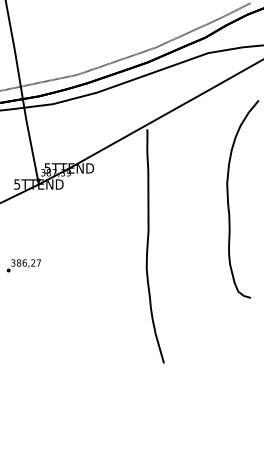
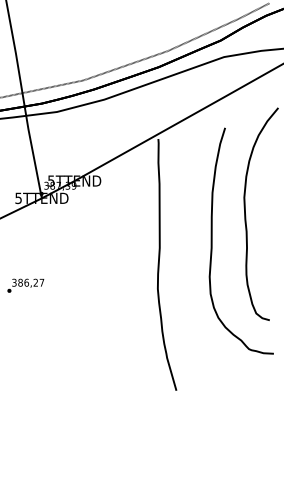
curve: (197, 223) -> (212, 240), added

